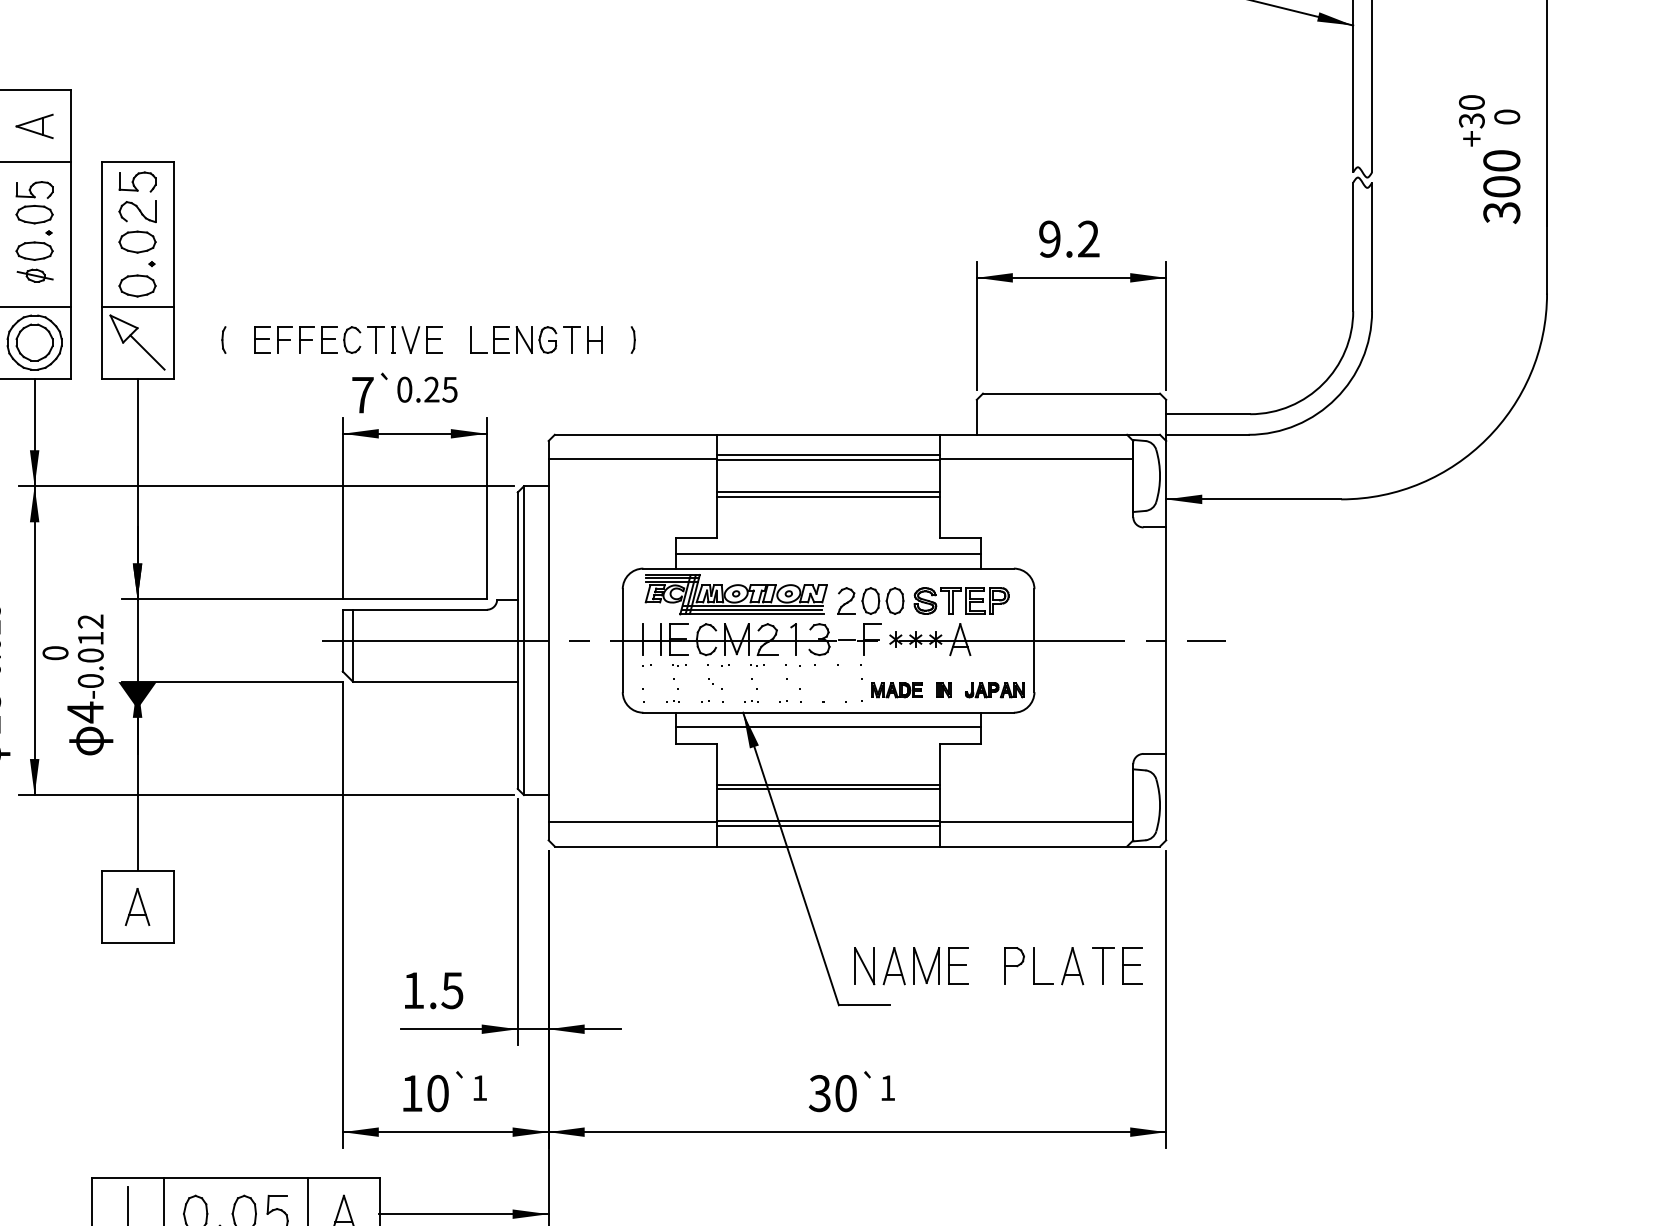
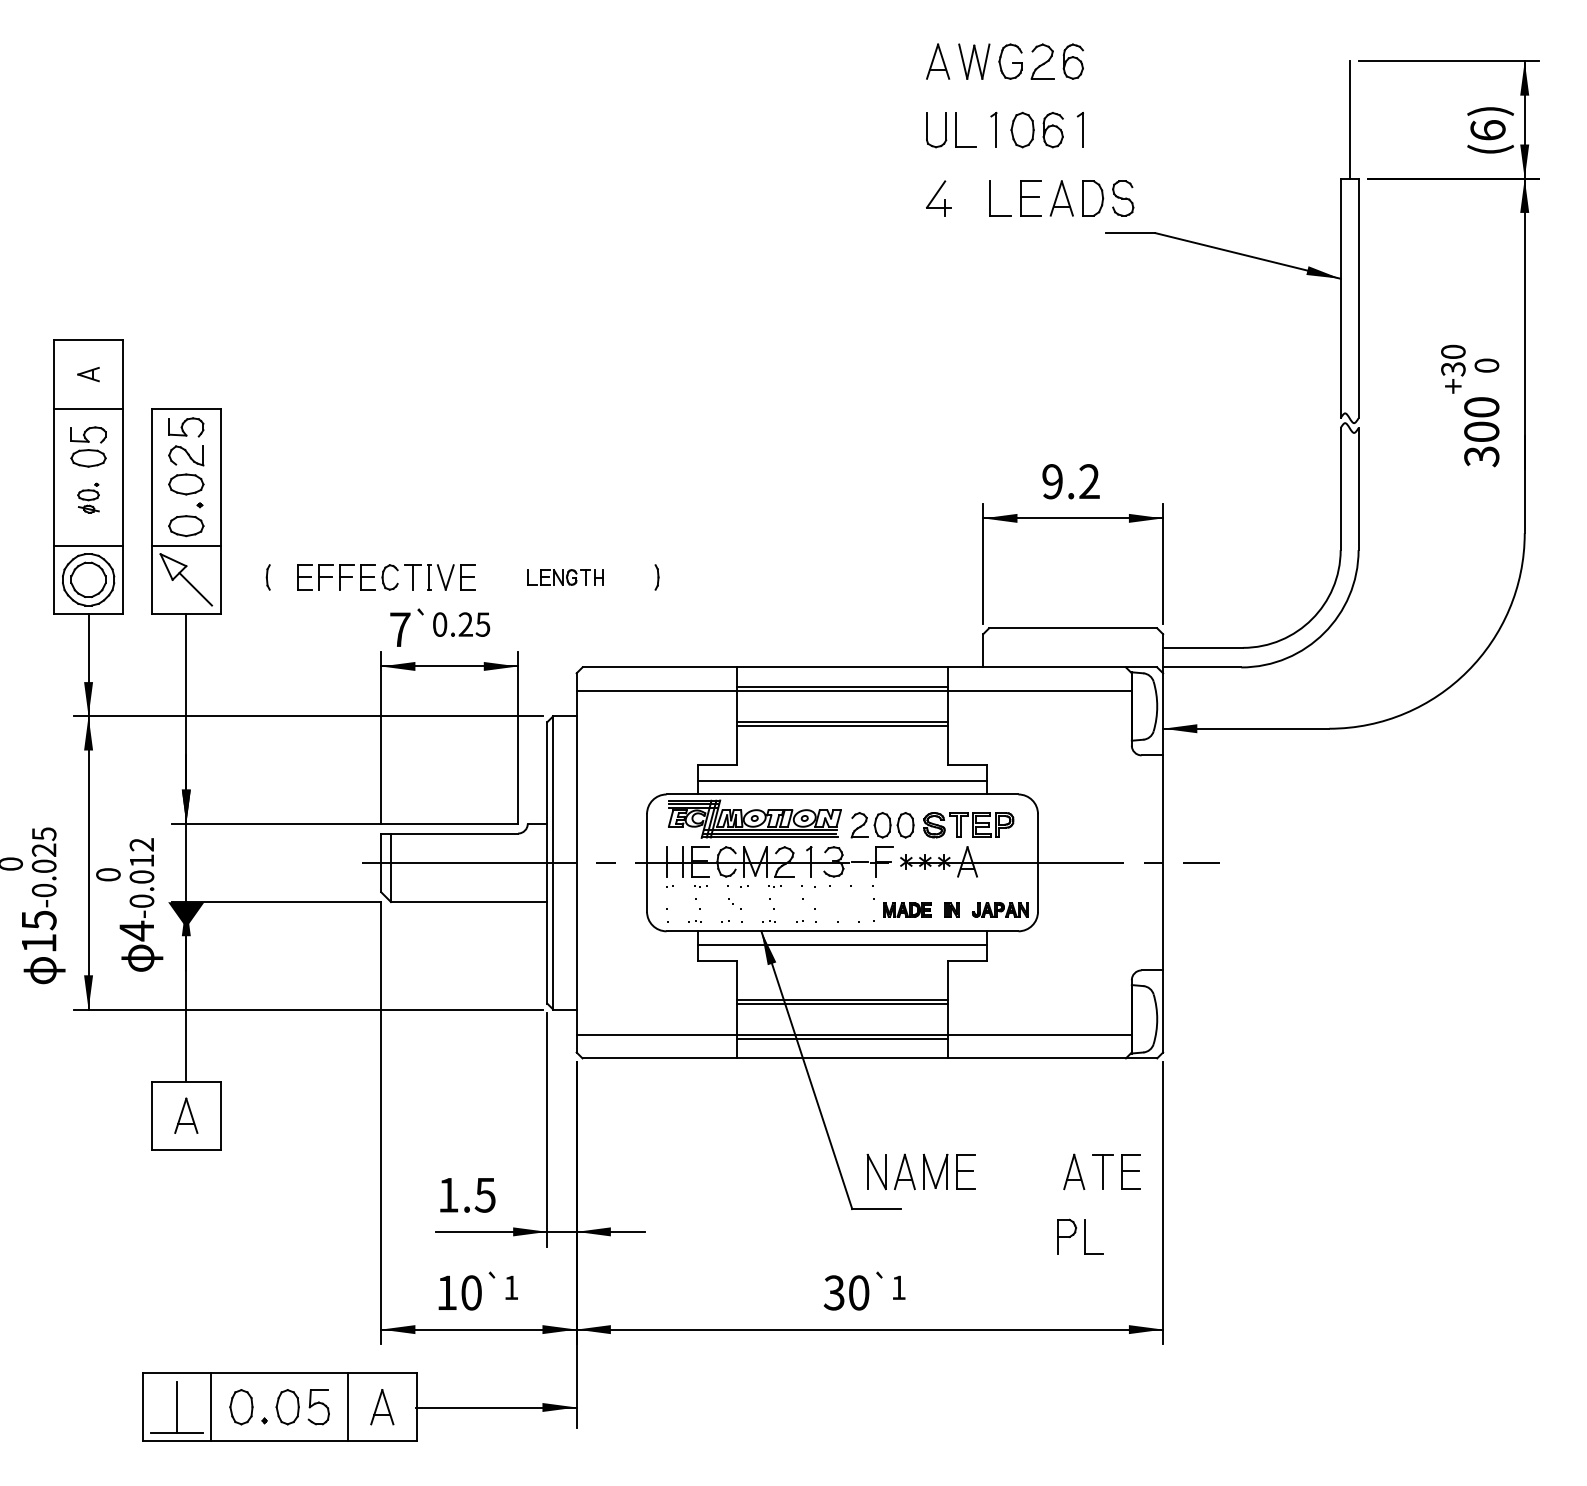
part: (34, 126) -> (88, 374), size x0.6
part: (34, 256) -> (88, 498), size x0.6
part: (536, 340) -> (565, 577), size x0.6
part: (1028, 965) -> (1080, 1236), moved

